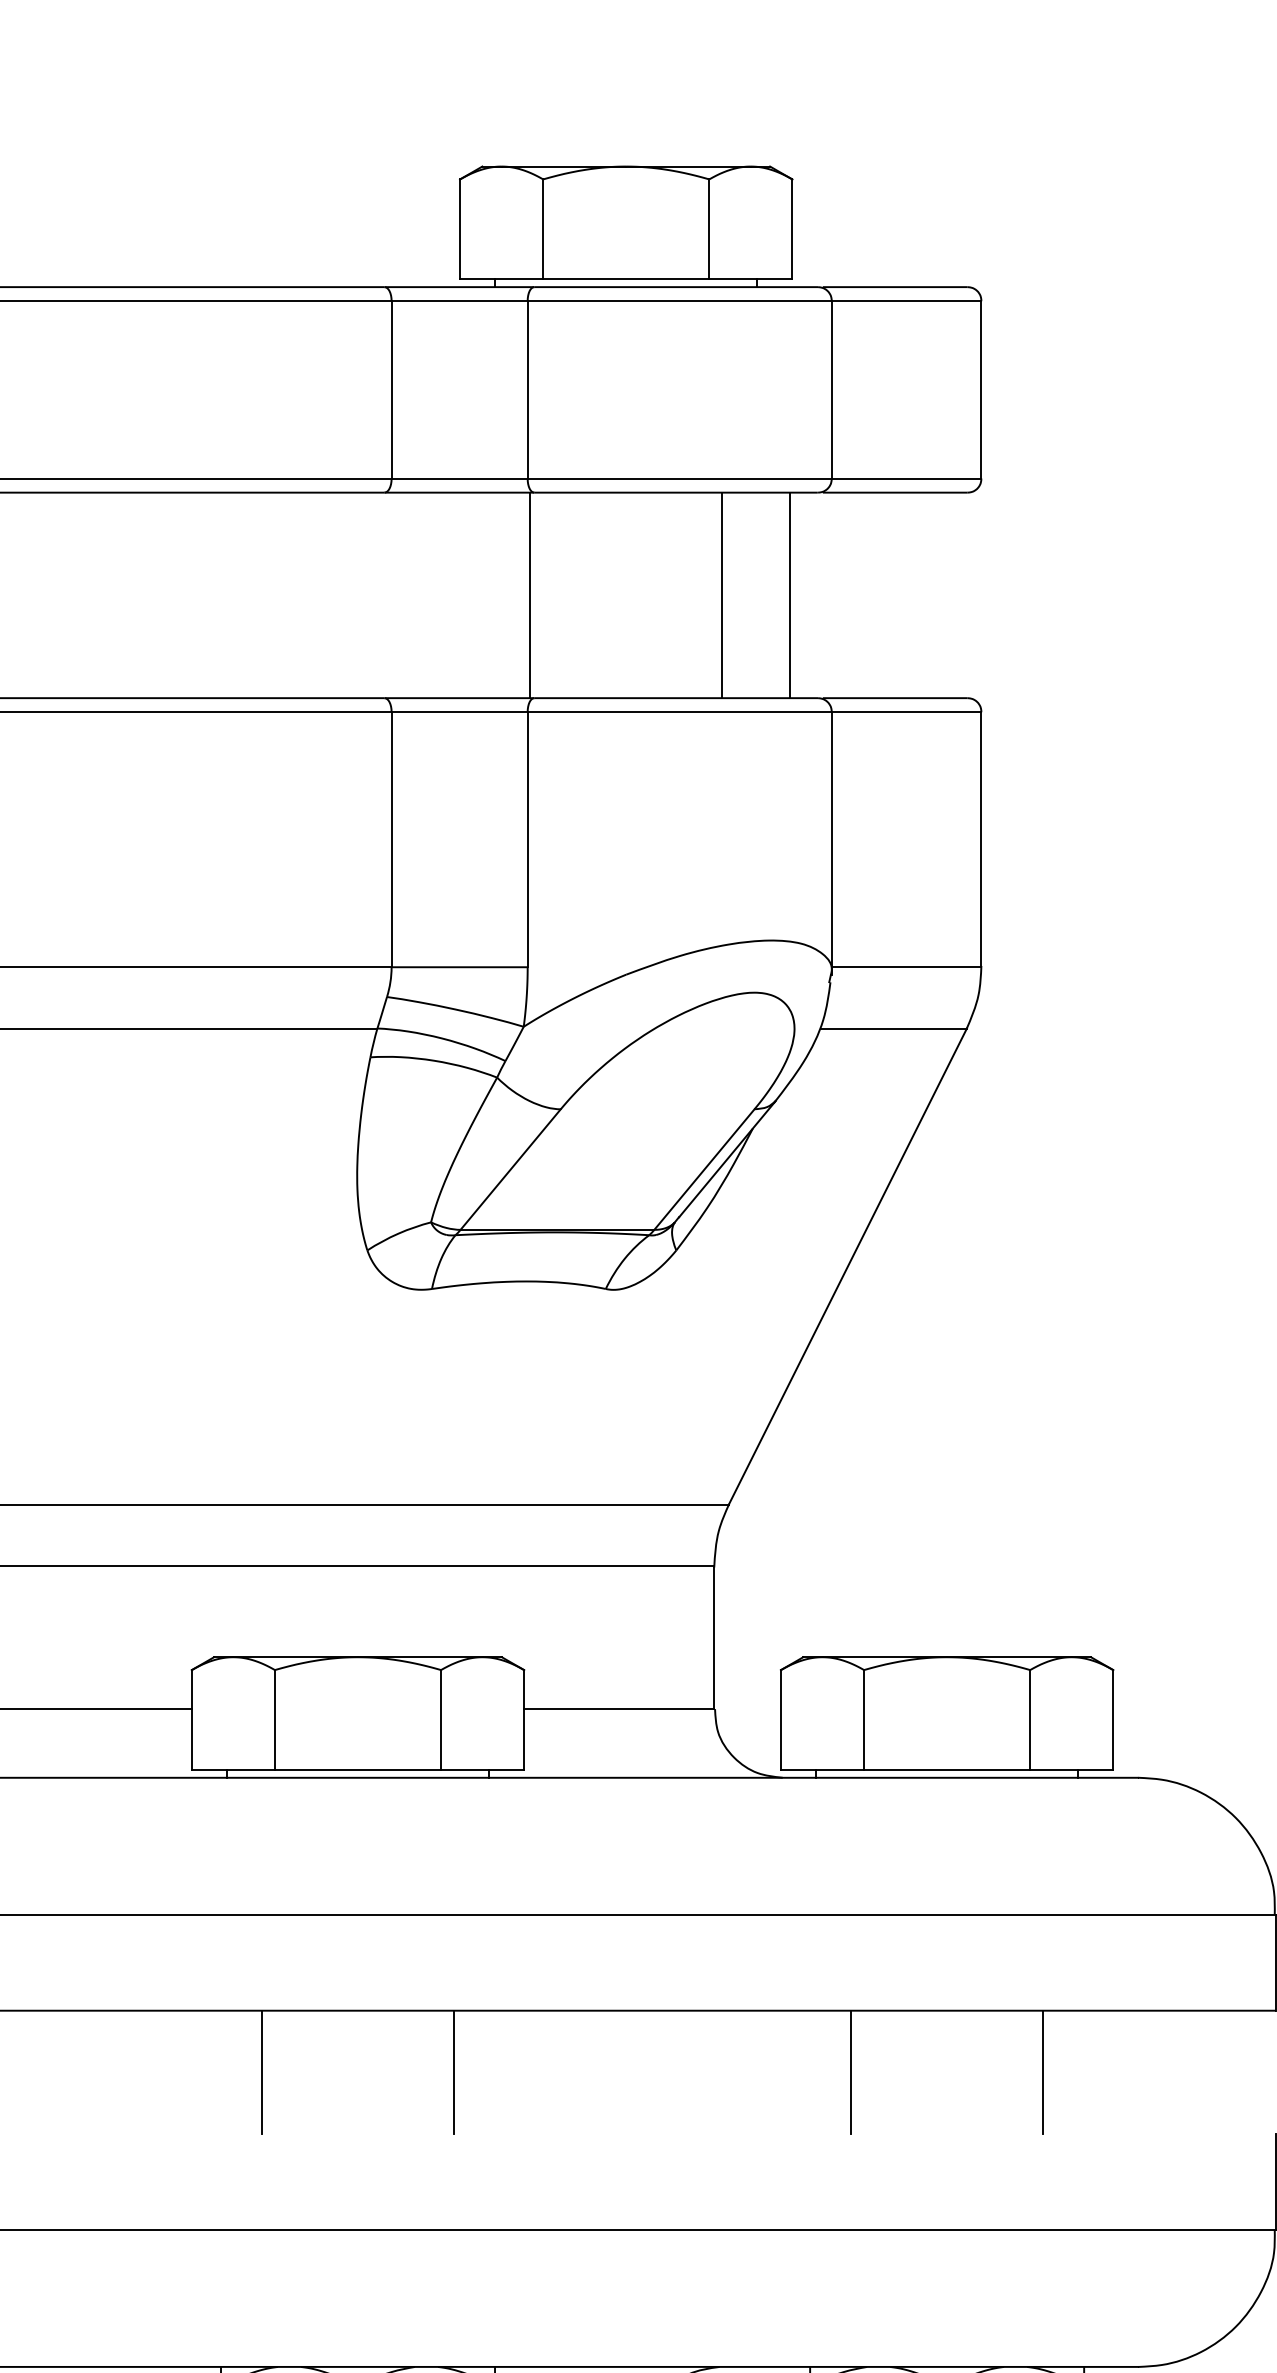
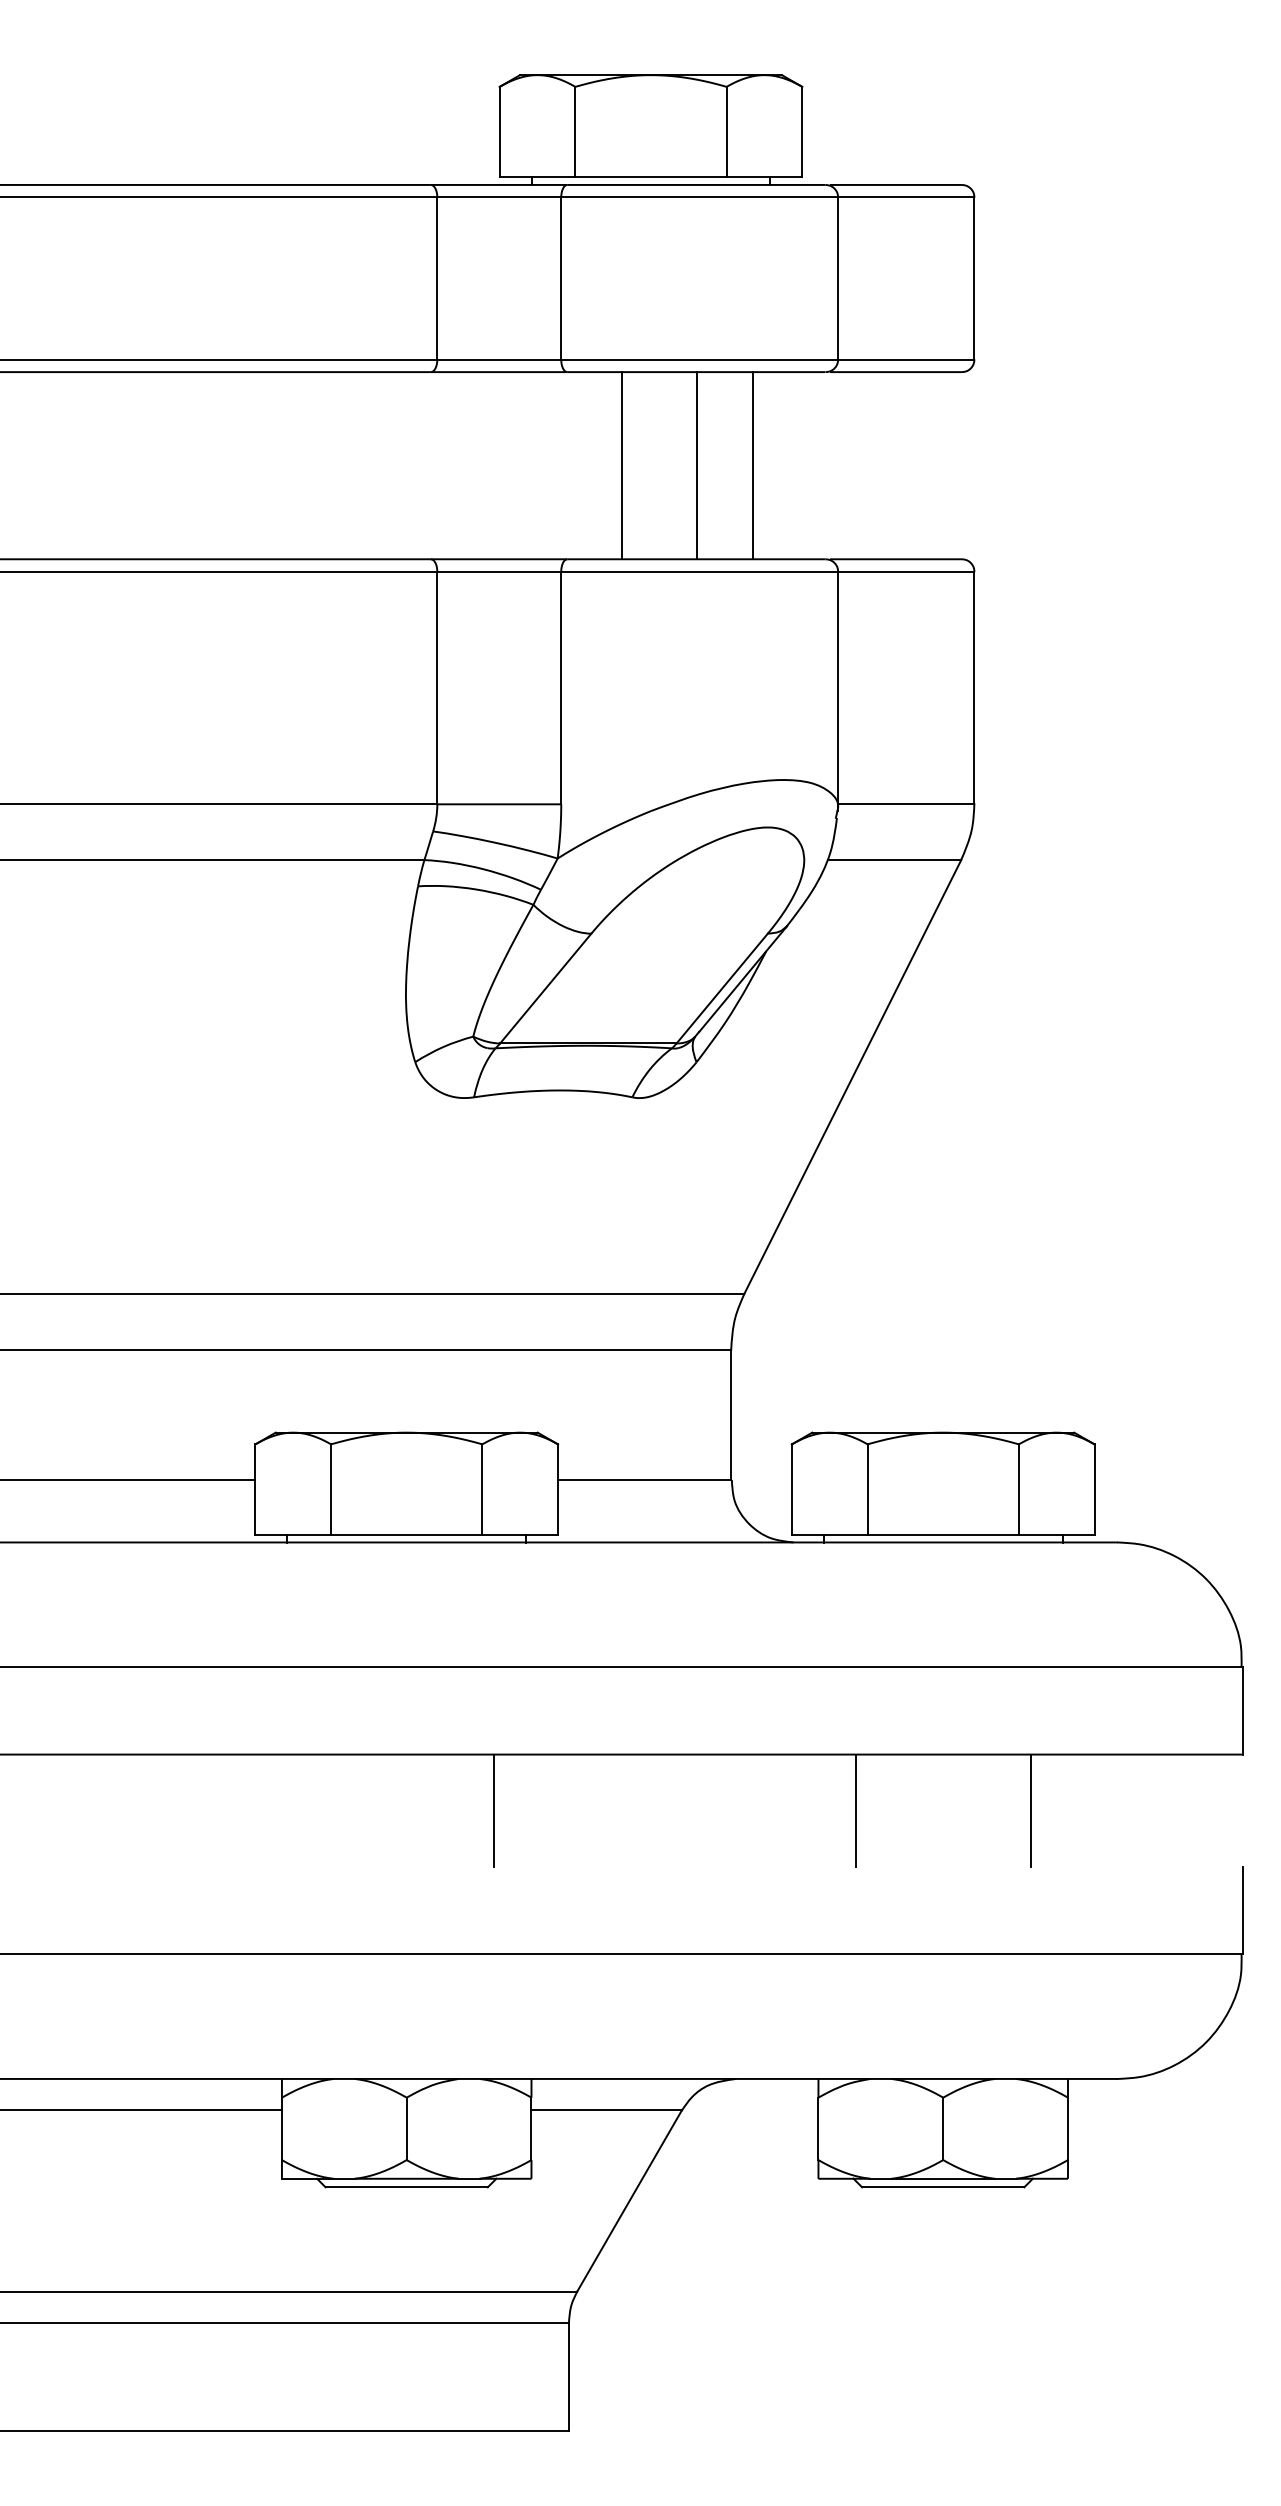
line: (530, 595) -> (621, 465), moved
line: (722, 595) -> (697, 465), moved
line: (789, 595) -> (752, 465), moved
line: (262, 2072) -> (319, 1810), removed

